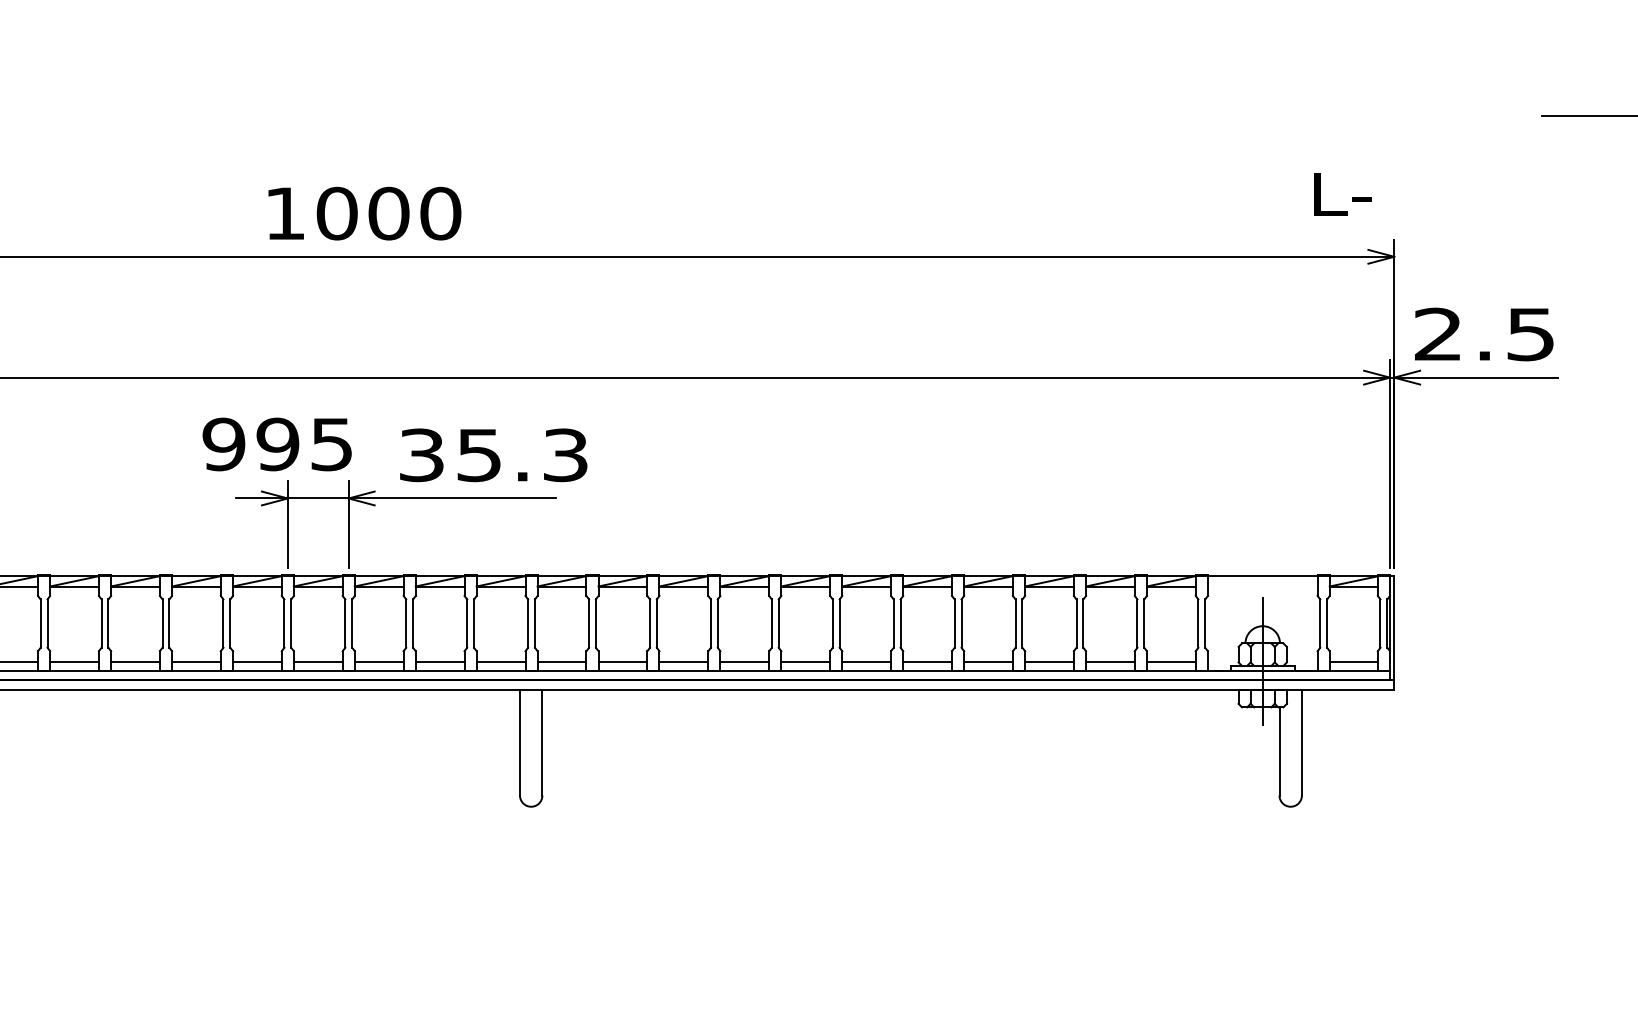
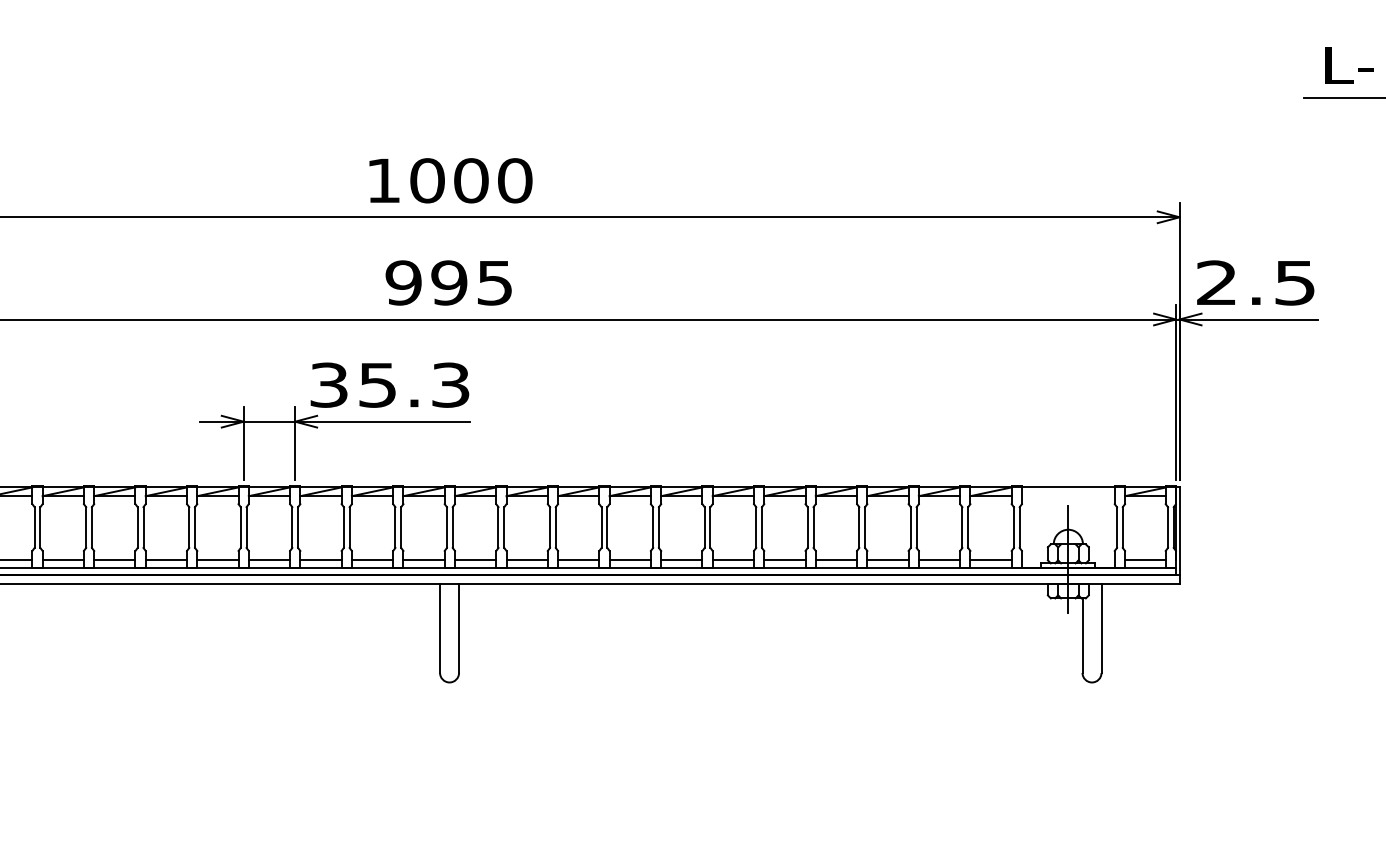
text: (1342, 194) -> (1349, 65), moved
text: (364, 213) -> (450, 180), moved
text: (276, 444) -> (448, 283), moved
text: (493, 455) -> (389, 385), moved

